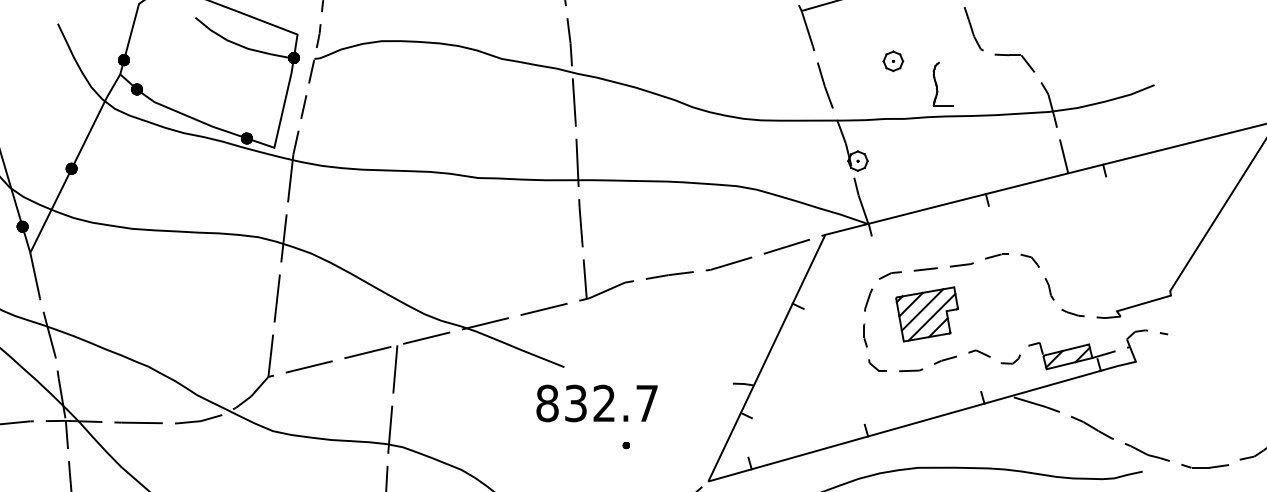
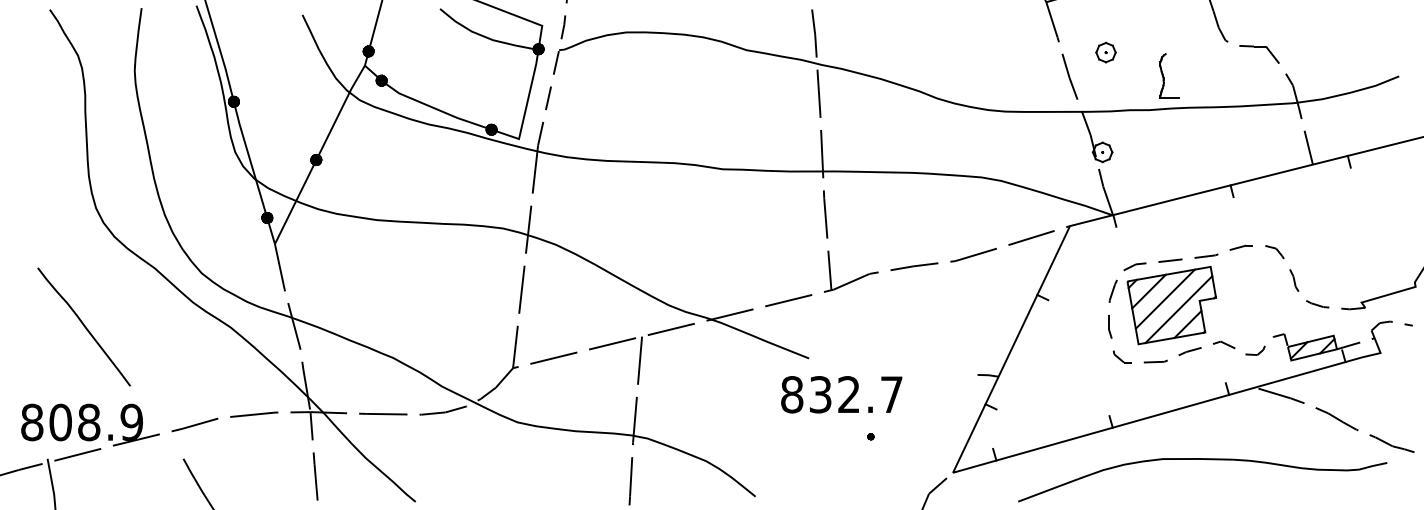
part: (892, 61) -> (1105, 52), moved
part: (942, 84) -> (1169, 75), moved
part: (926, 314) -> (1171, 305), size x1.43

